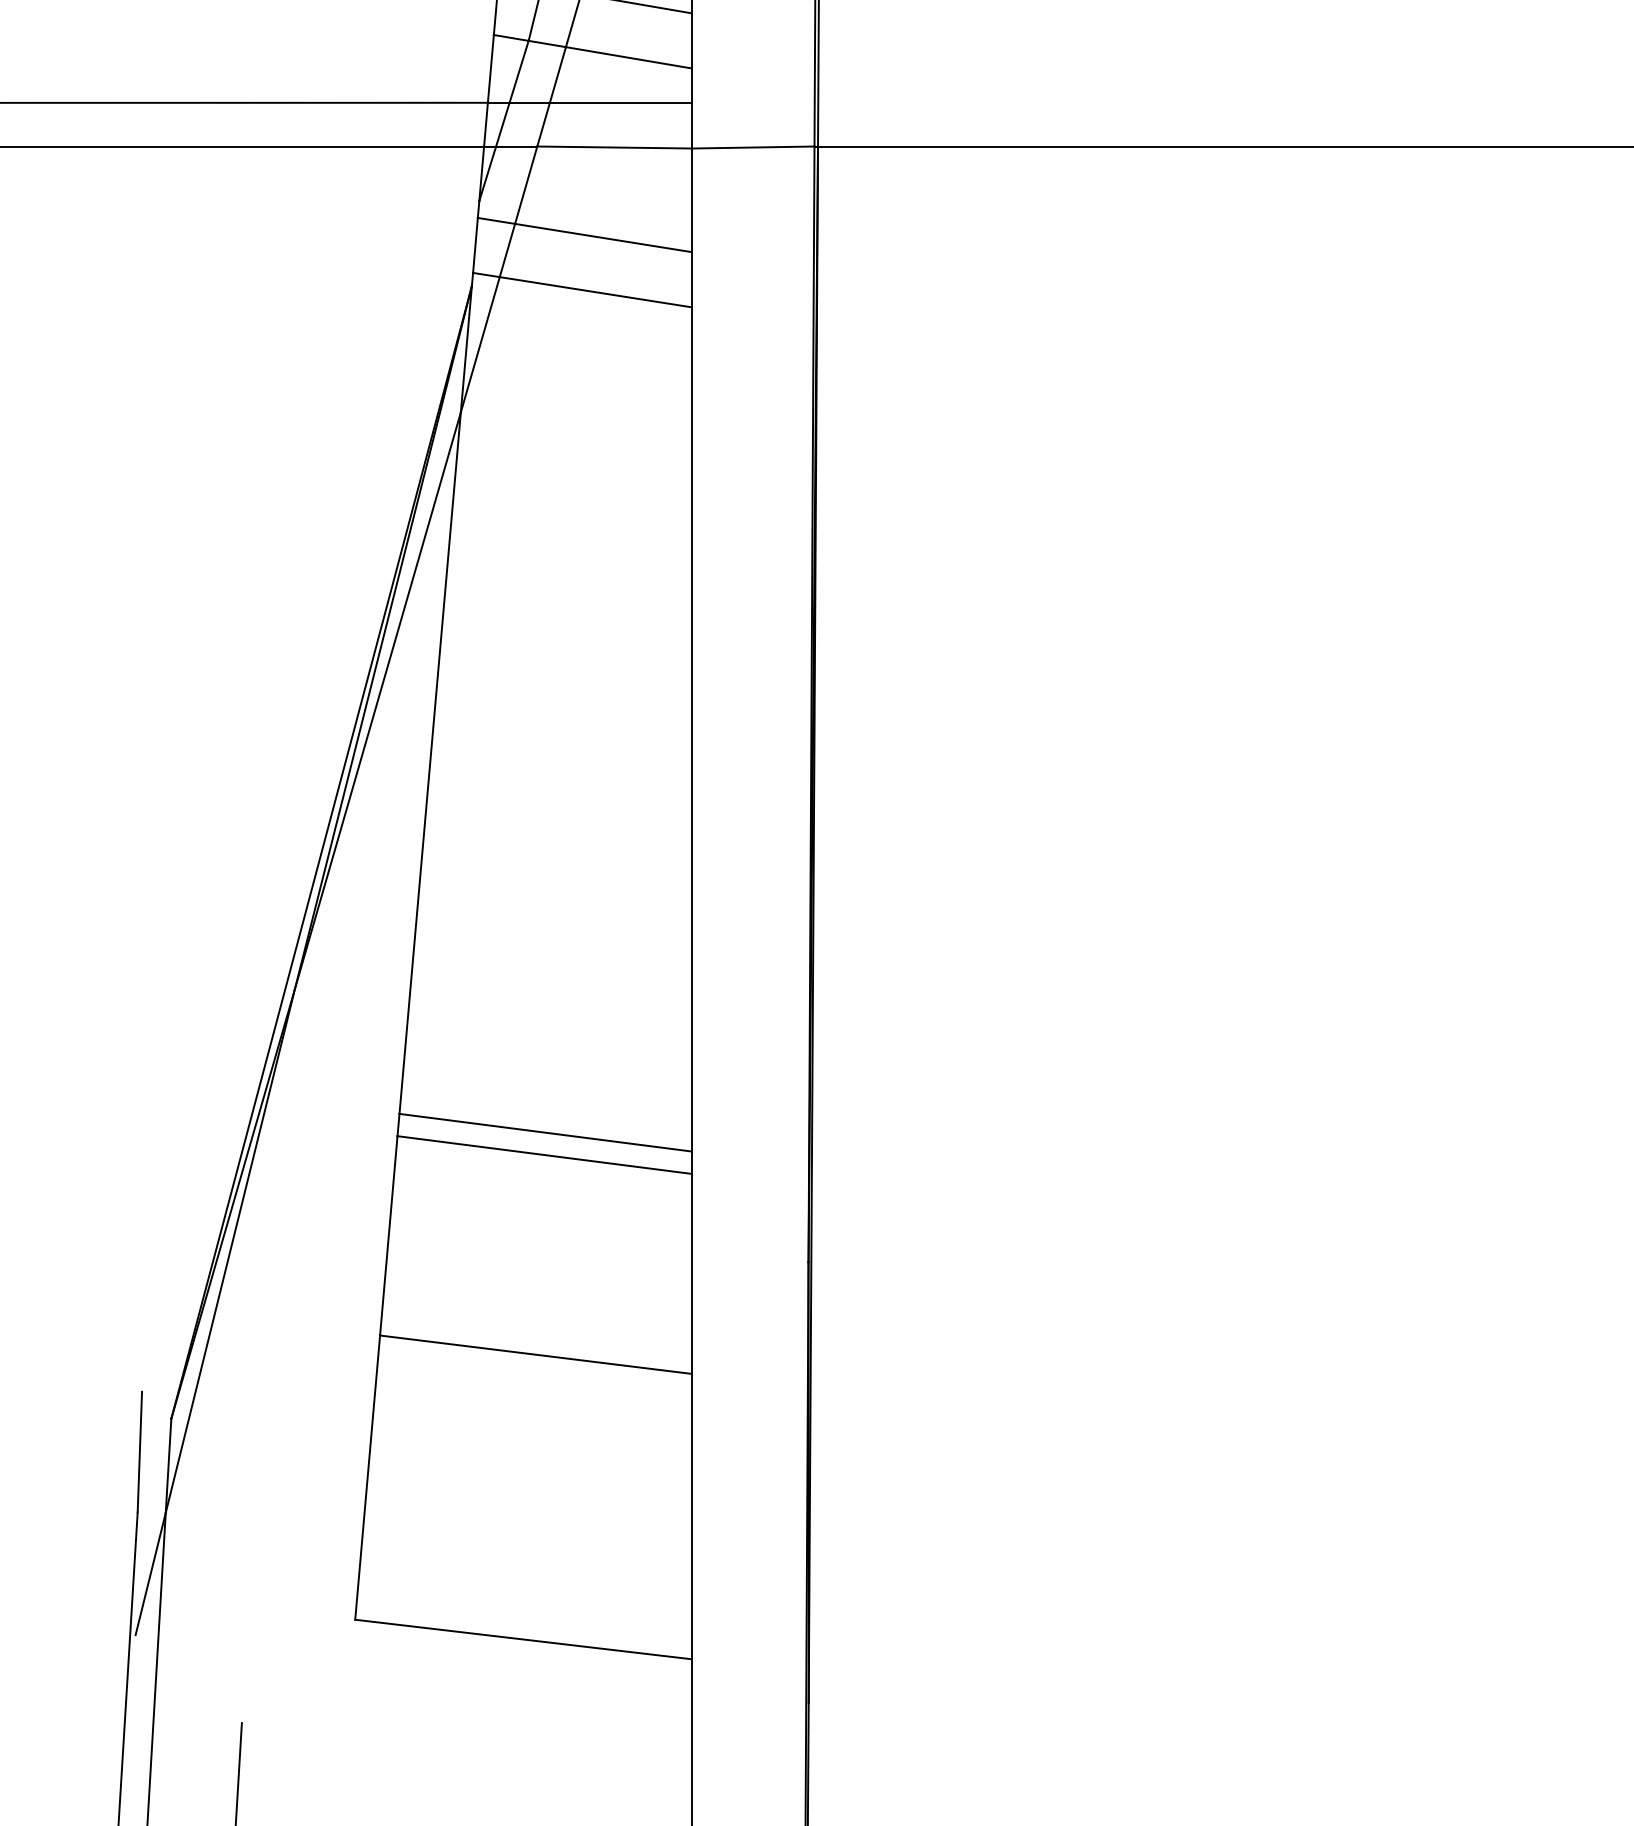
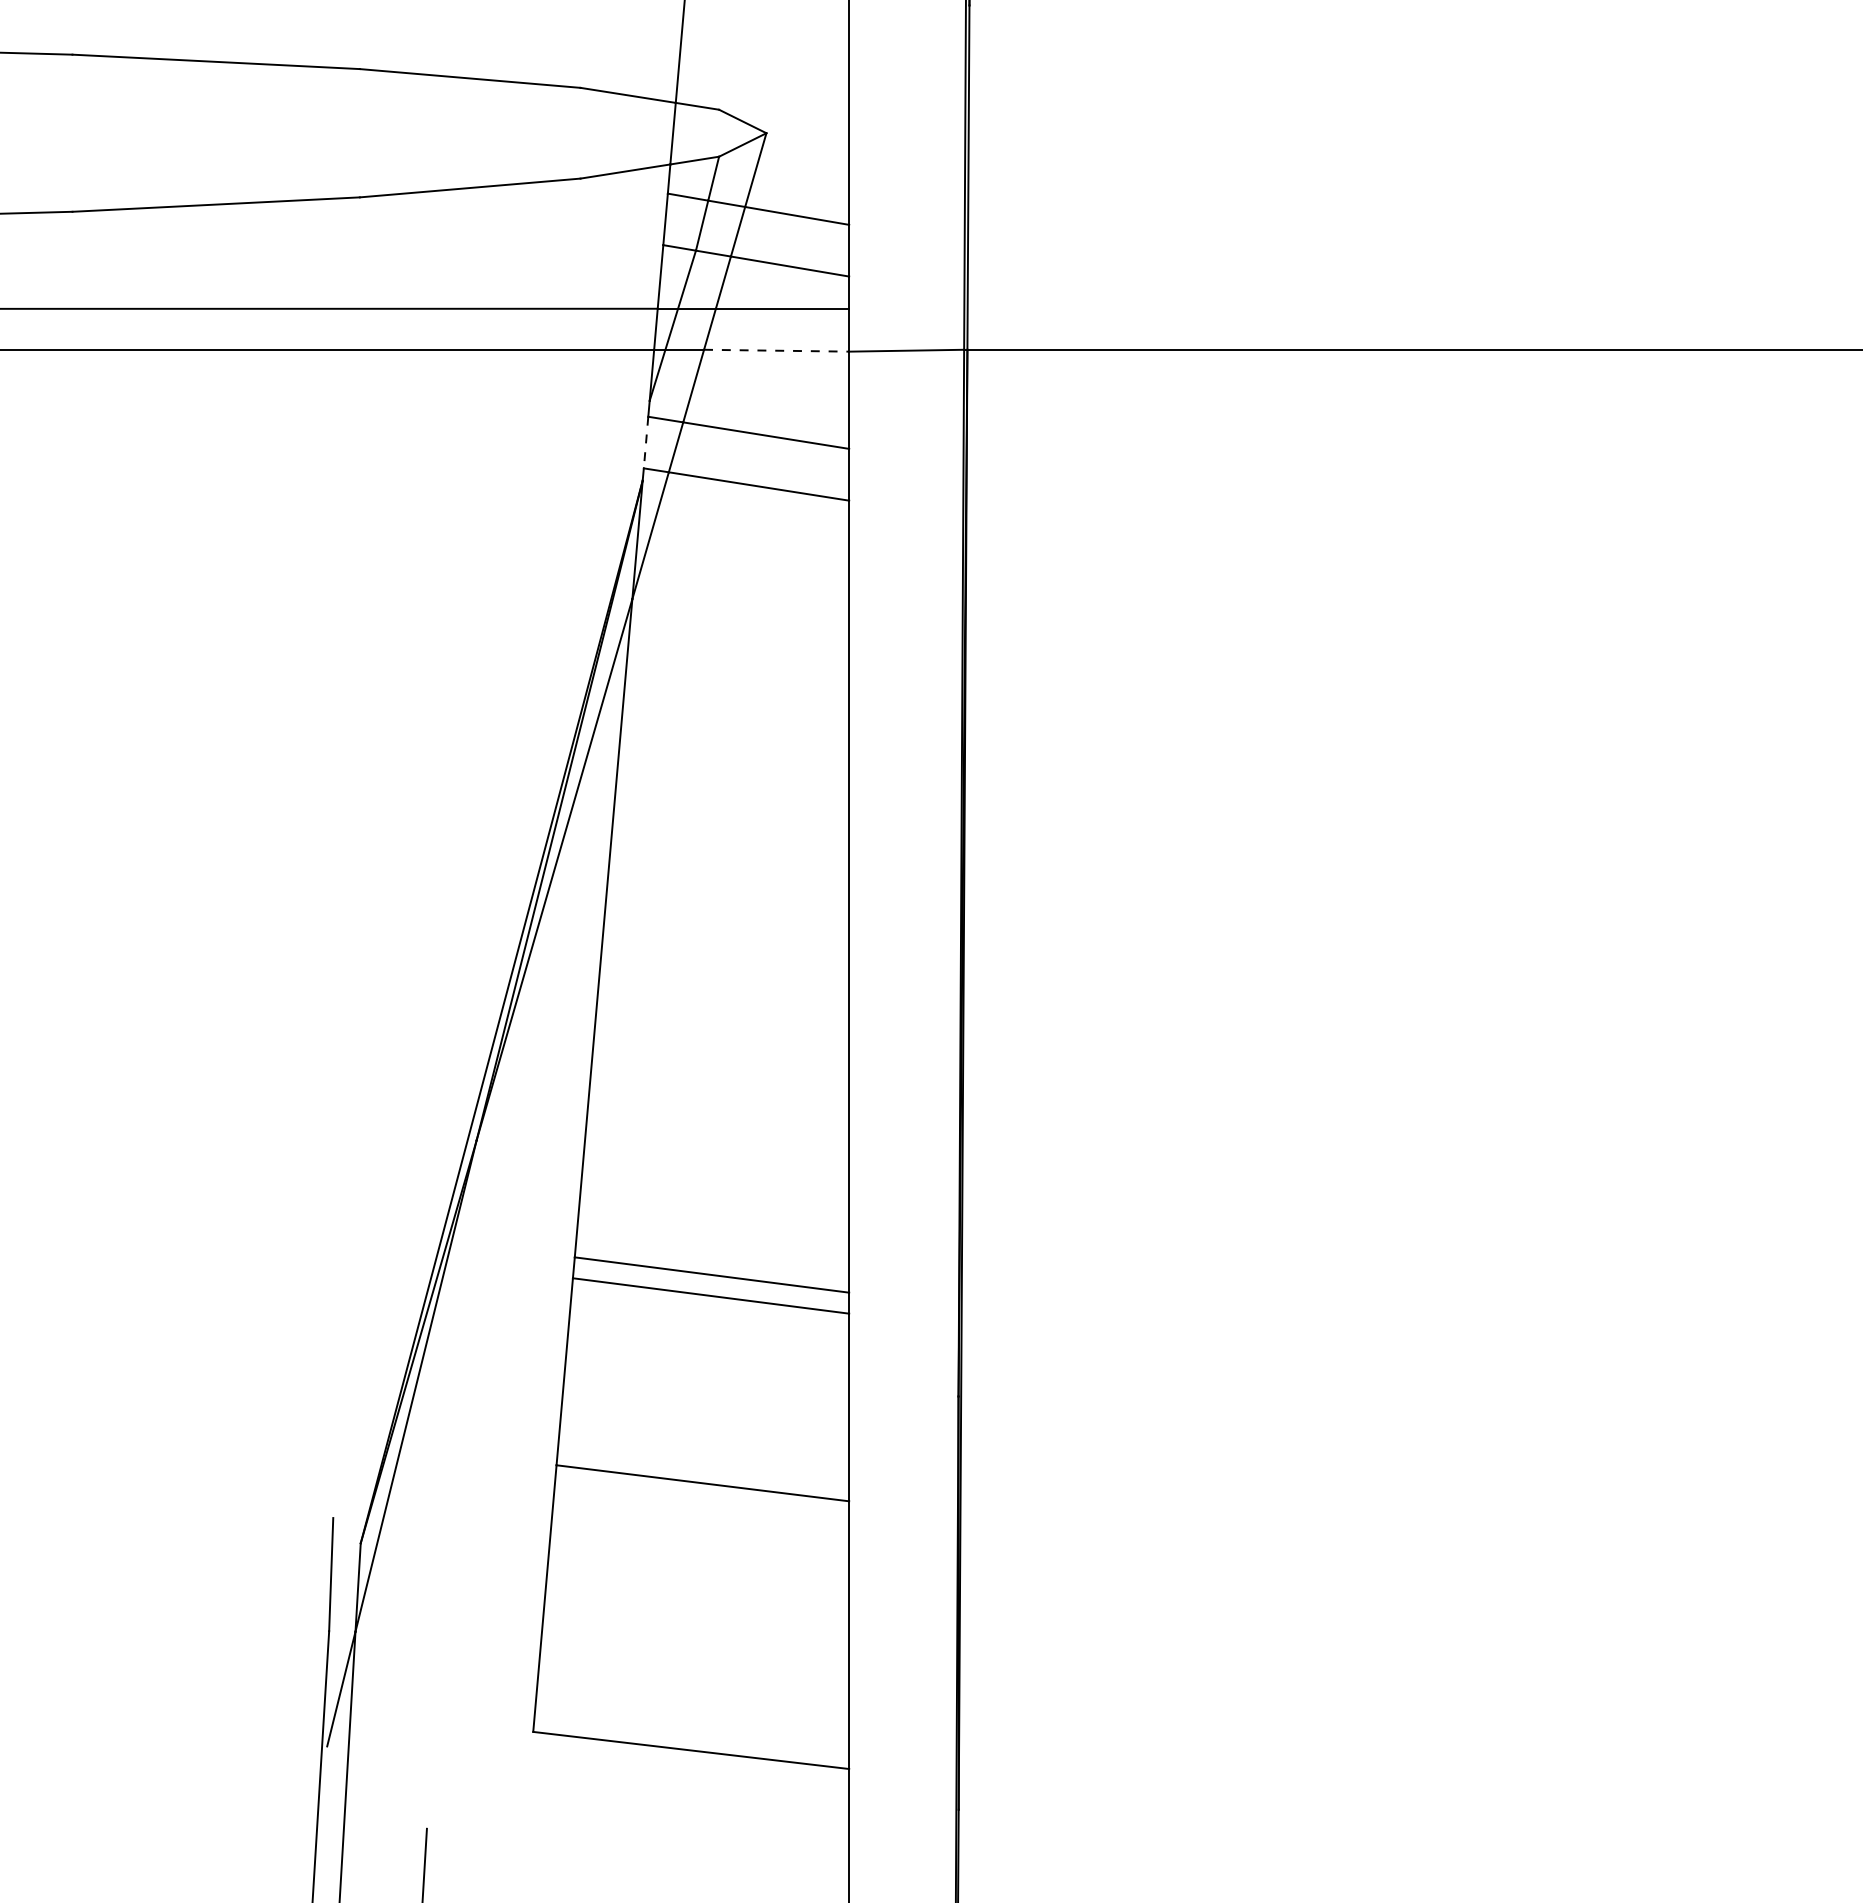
line: (614, 147) -> (776, 350), solid -> dashed
line: (475, 245) -> (646, 442), solid -> dashed

